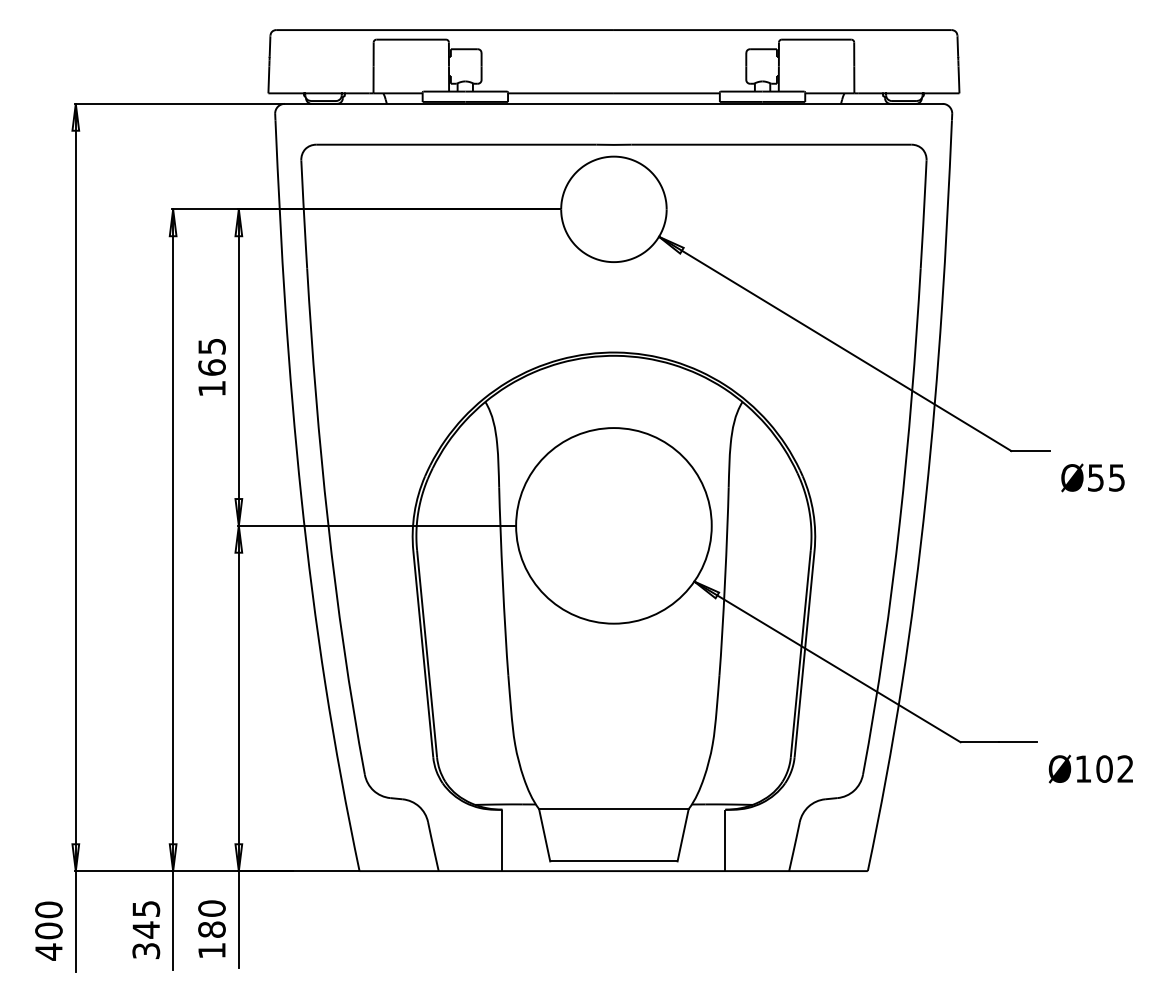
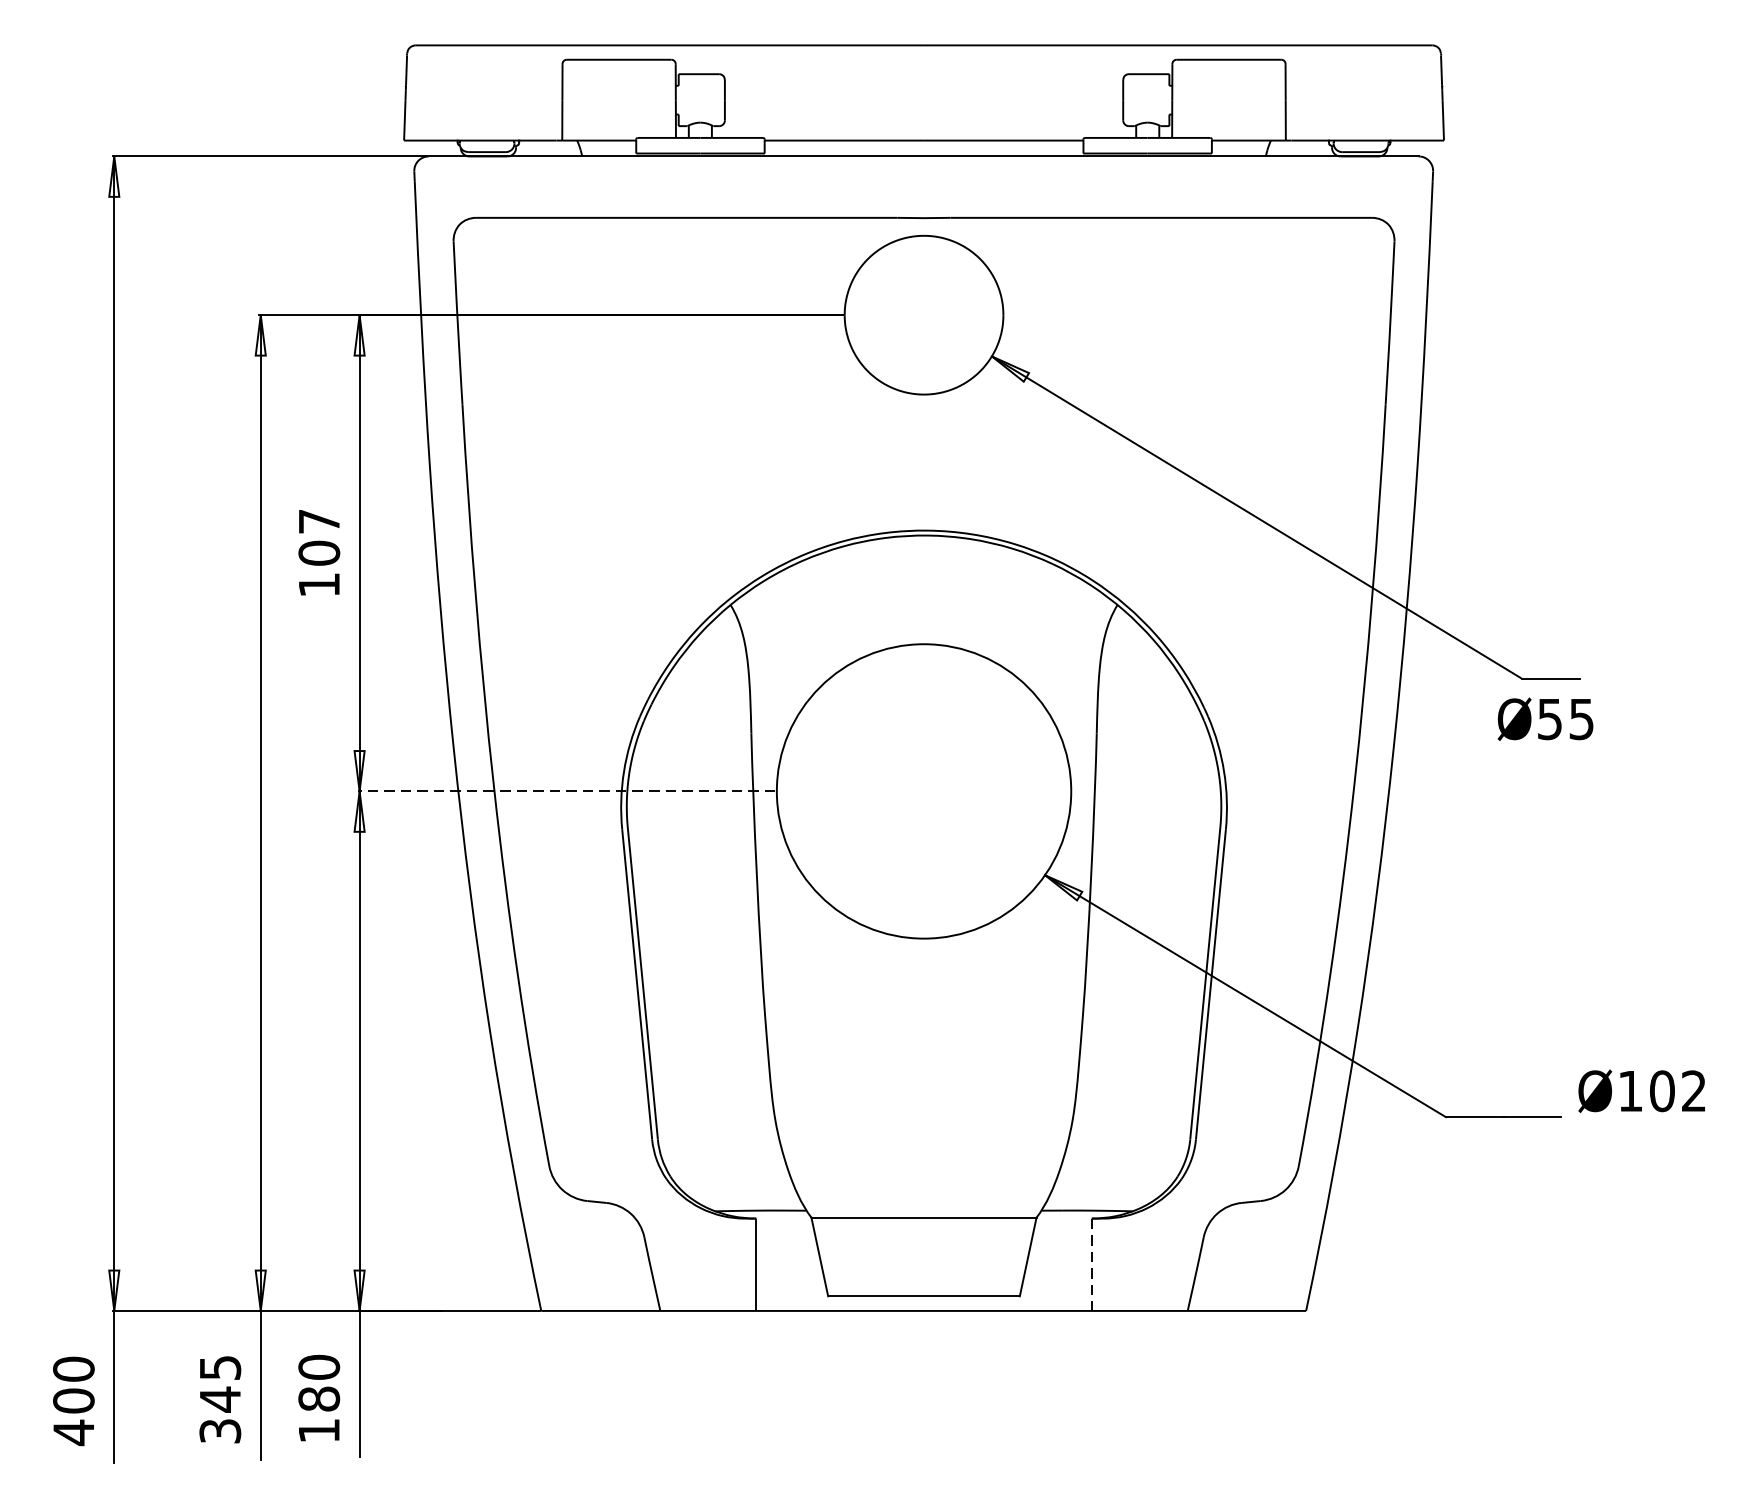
text: (211, 356) -> (318, 536), 165 -> 107
text: (1092, 477) -> (1544, 718), moved
line: (376, 525) -> (566, 790), solid -> dashed
text: (1090, 768) -> (1641, 1090), moved
line: (725, 840) -> (1091, 1264), solid -> dashed

